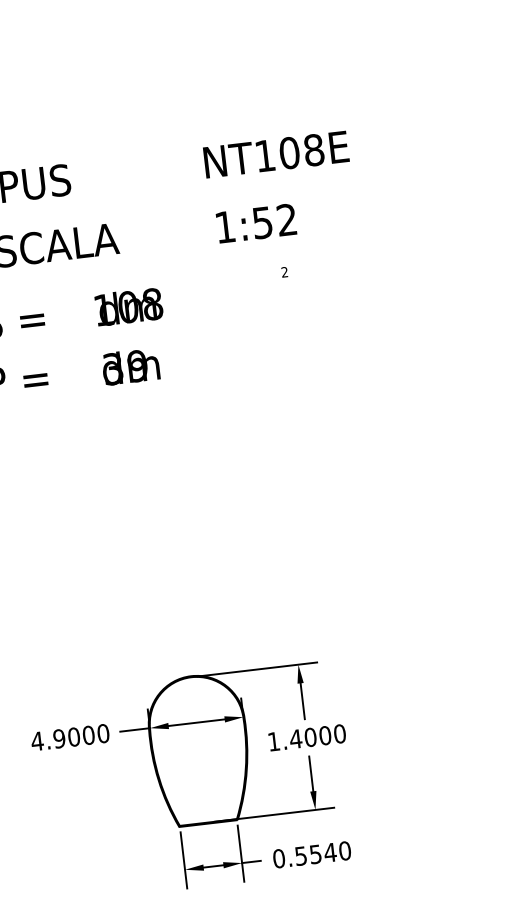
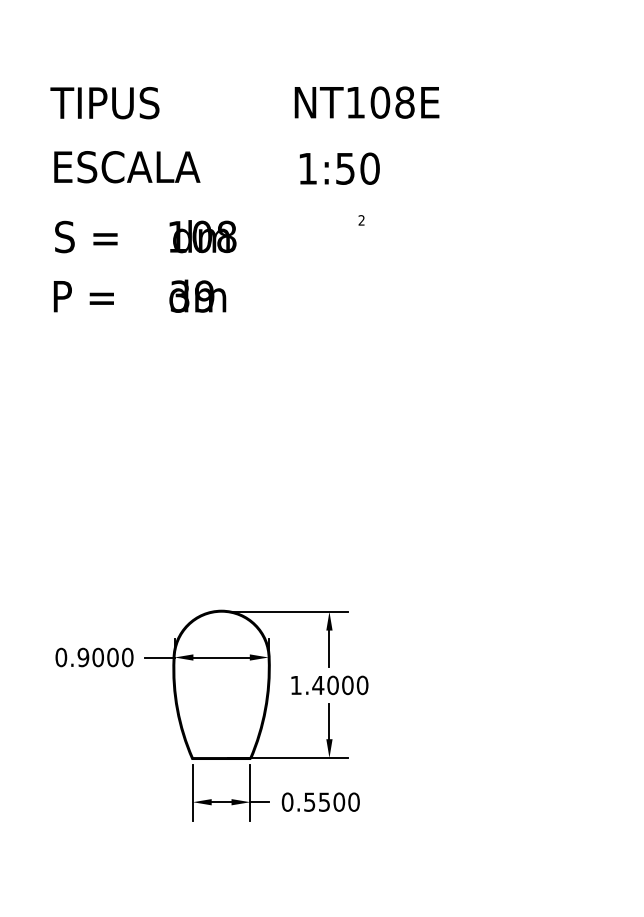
text: (286, 219) -> (369, 168), 1:52 -> 1:50
text: (37, 741) -> (61, 657), 4.9000 -> 0.9000
text: (330, 851) -> (339, 801), 0.5540 -> 0.5500

